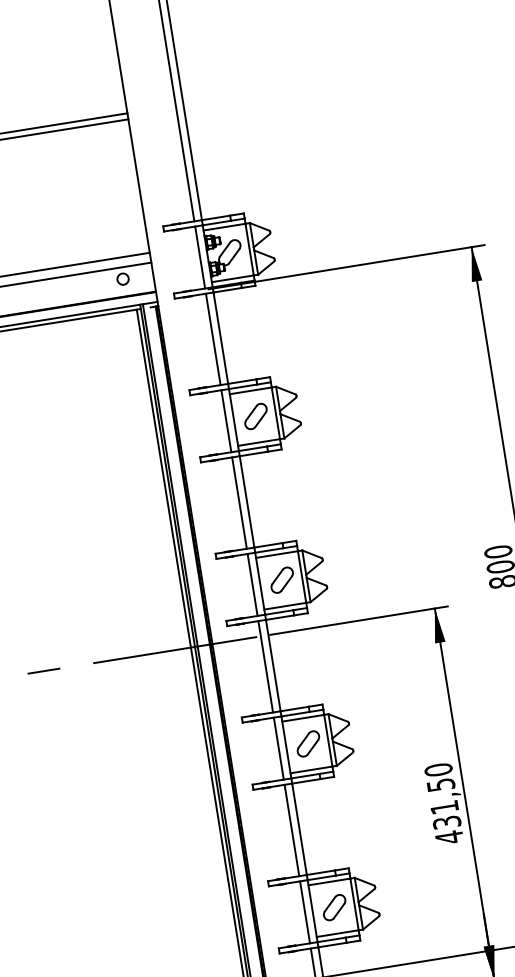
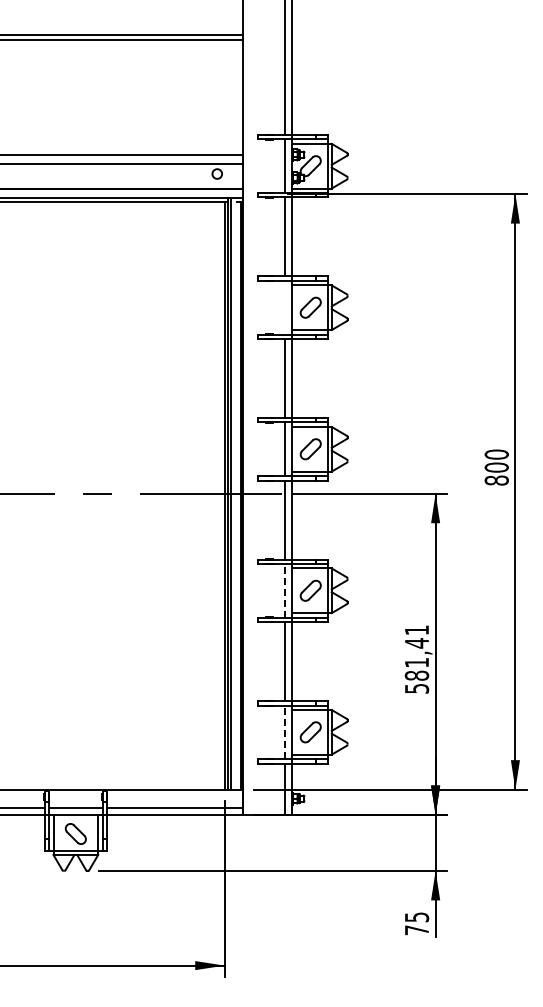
line: (226, 420) -> (285, 307), removed
line: (279, 748) -> (285, 590), solid -> dashed
text: (443, 803) -> (416, 659), 431,50 -> 581,41
line: (305, 912) -> (285, 732), solid -> dashed

